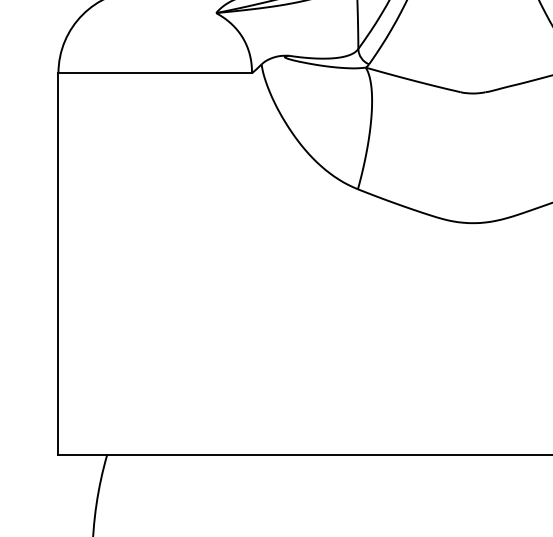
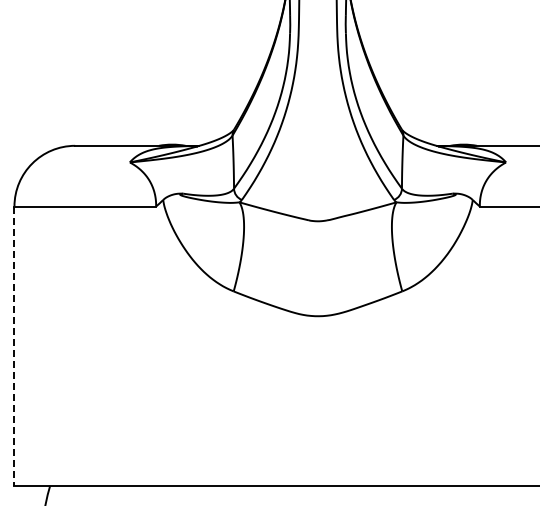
line: (58, 264) -> (14, 346), solid -> dashed

